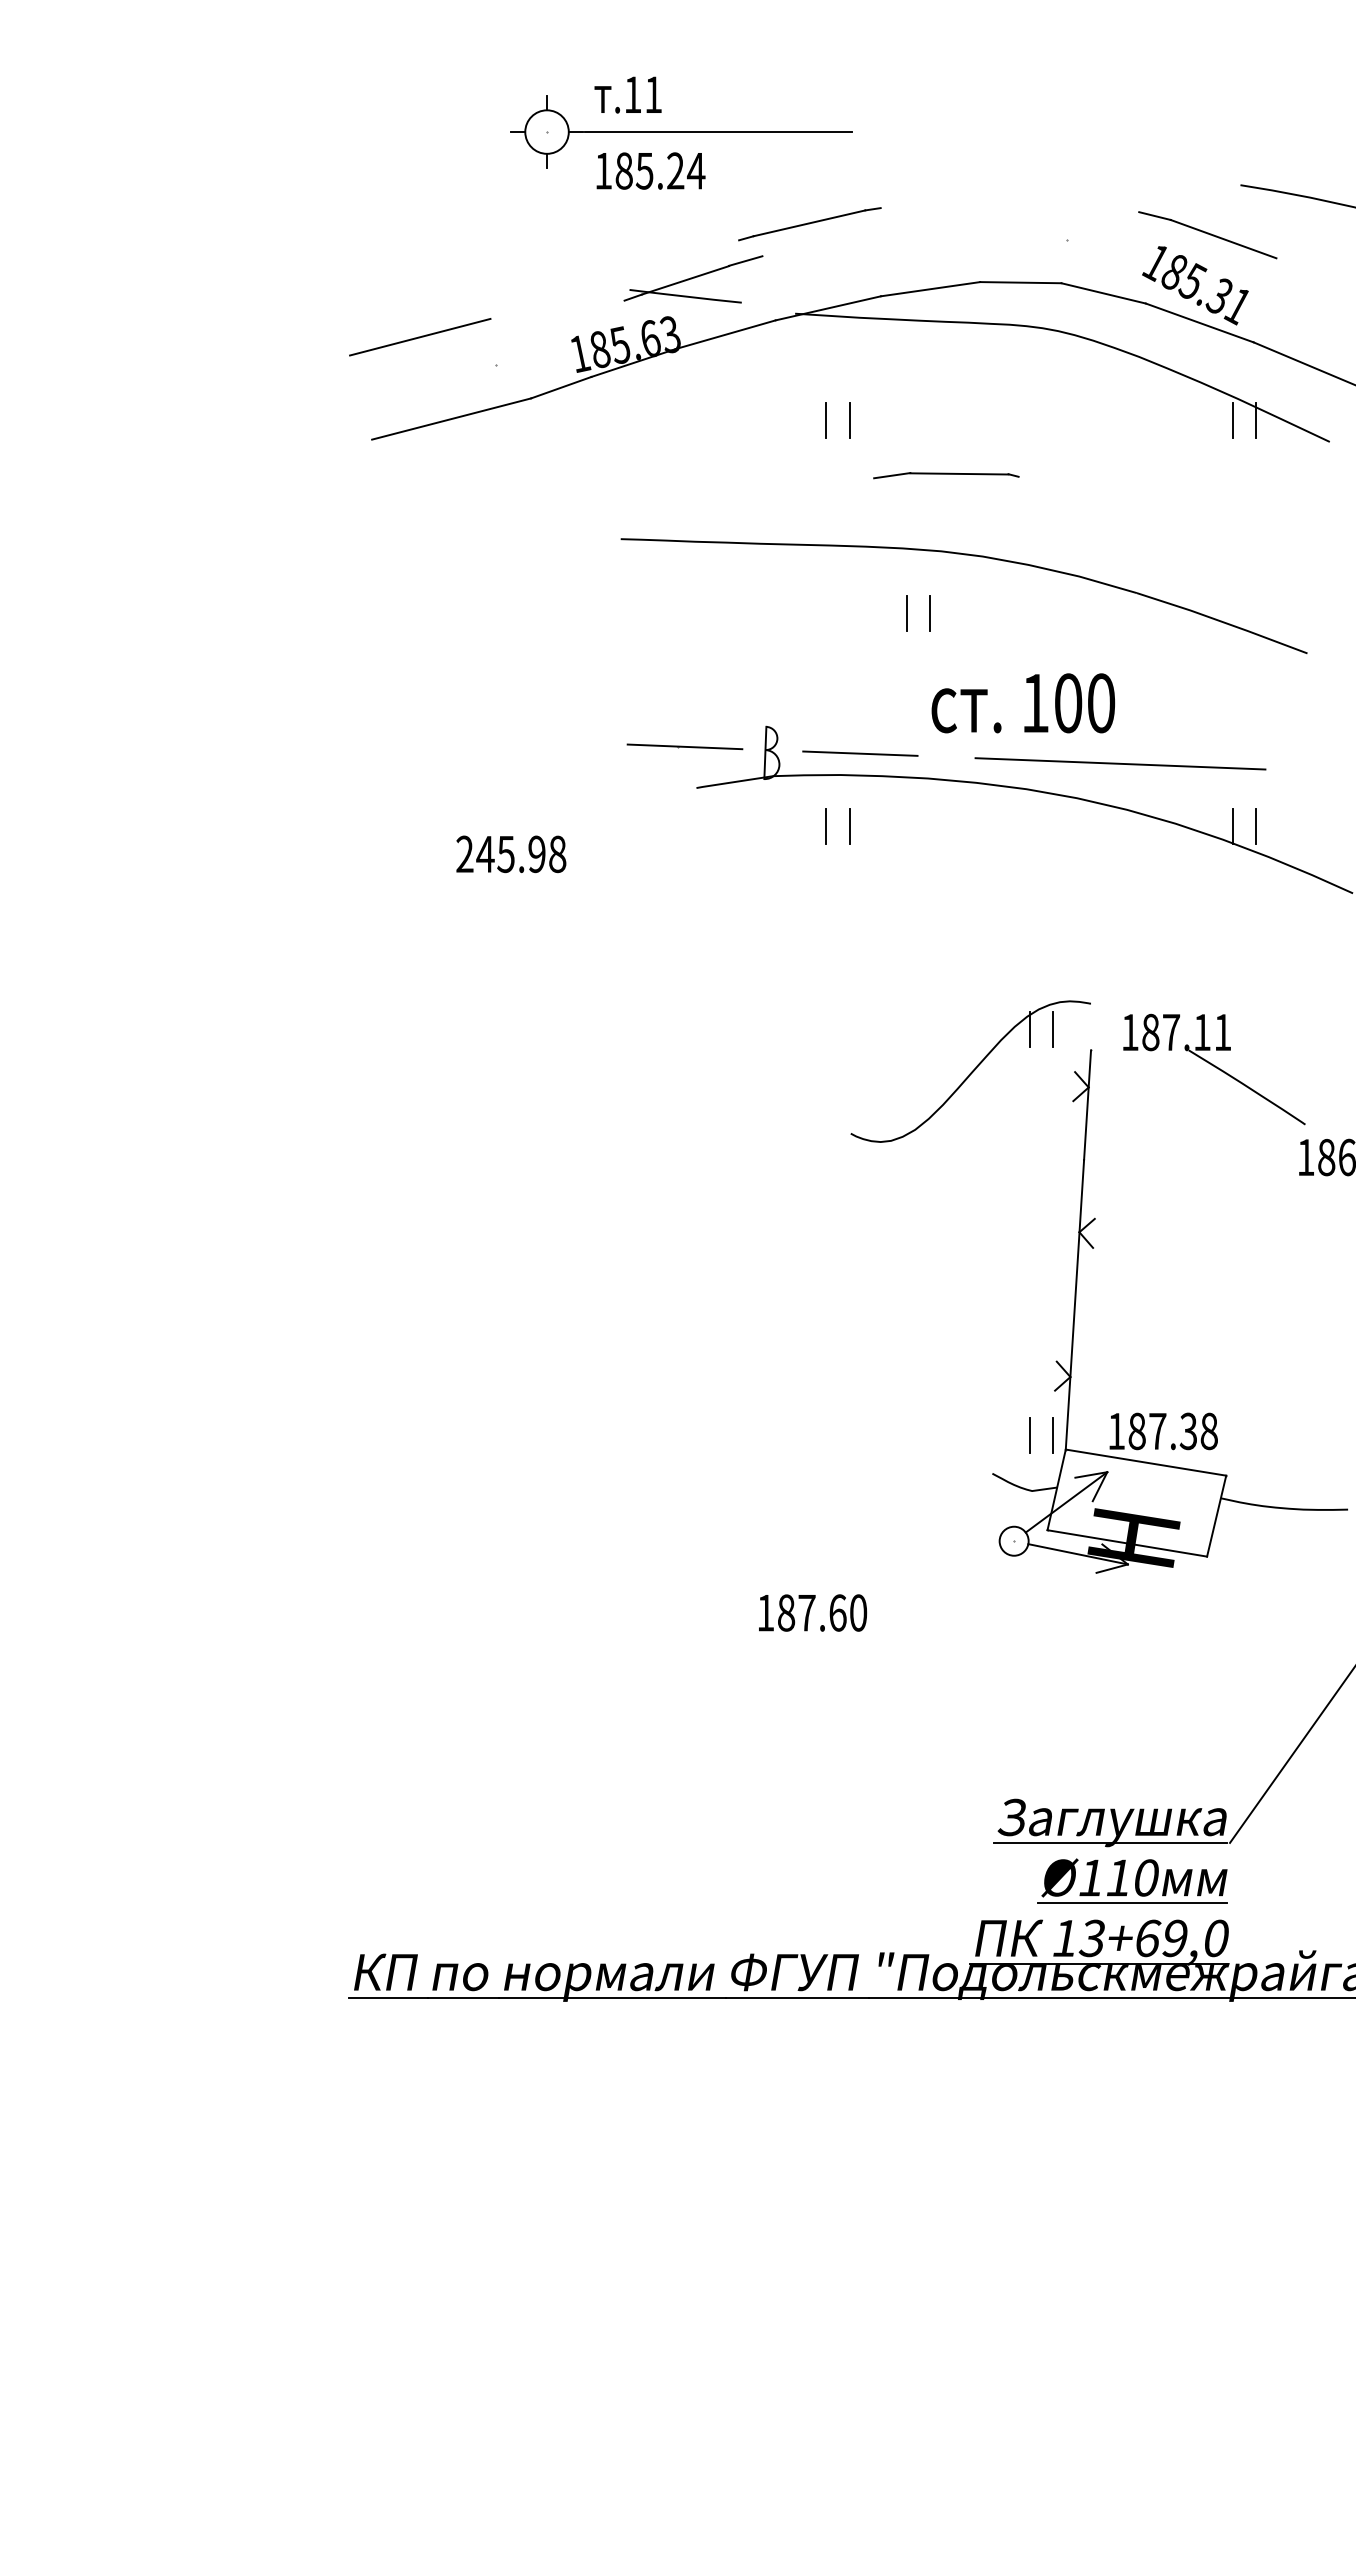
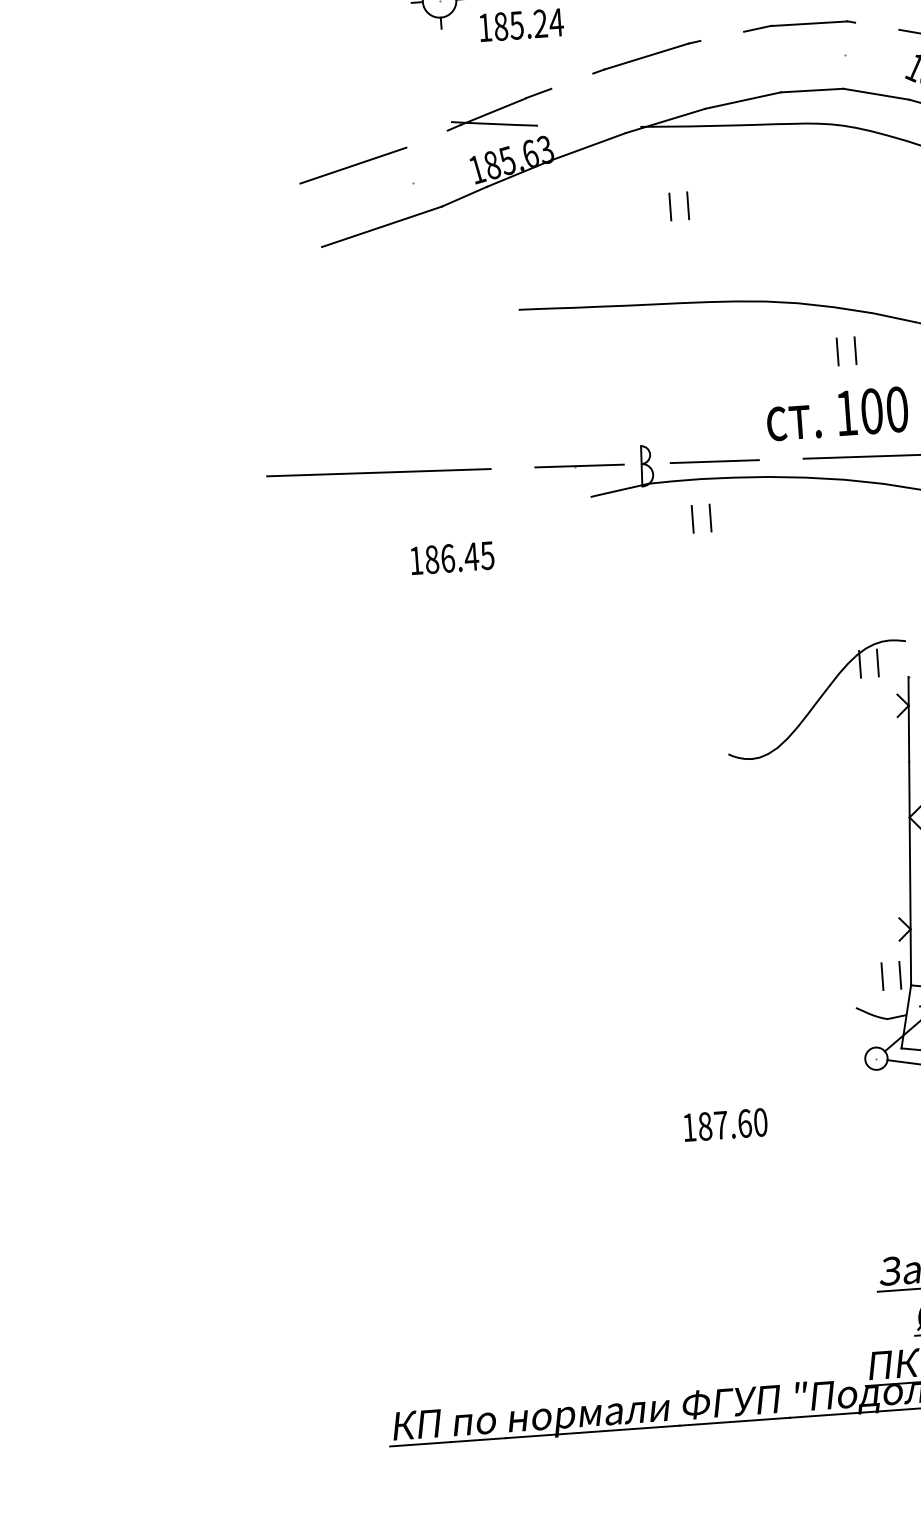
part: (693, 279) -> (499, 110), moved
part: (946, 475) -> (799, 25), moved
part: (907, 613) -> (838, 352), moved
line: (424, 736) -> (378, 472), added
text: (511, 854) -> (452, 558), 245.98 -> 186.45

